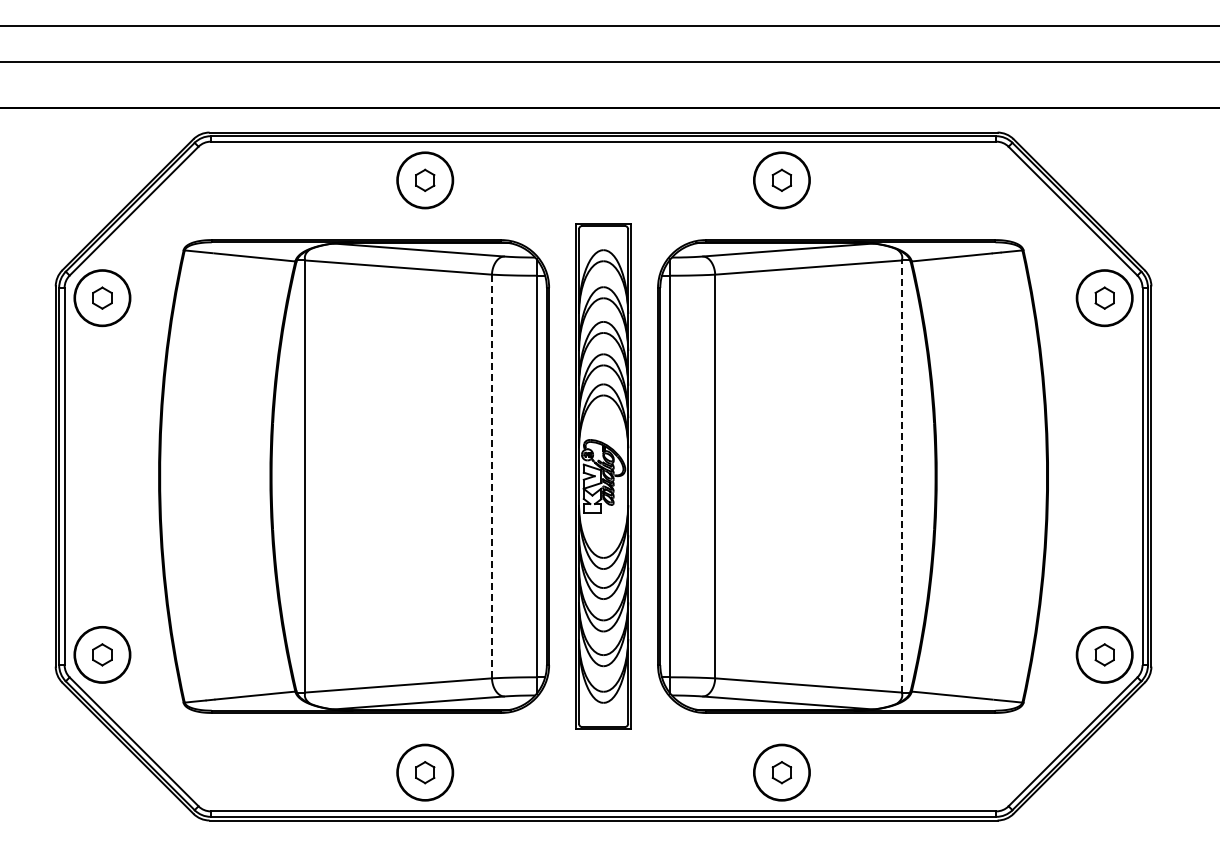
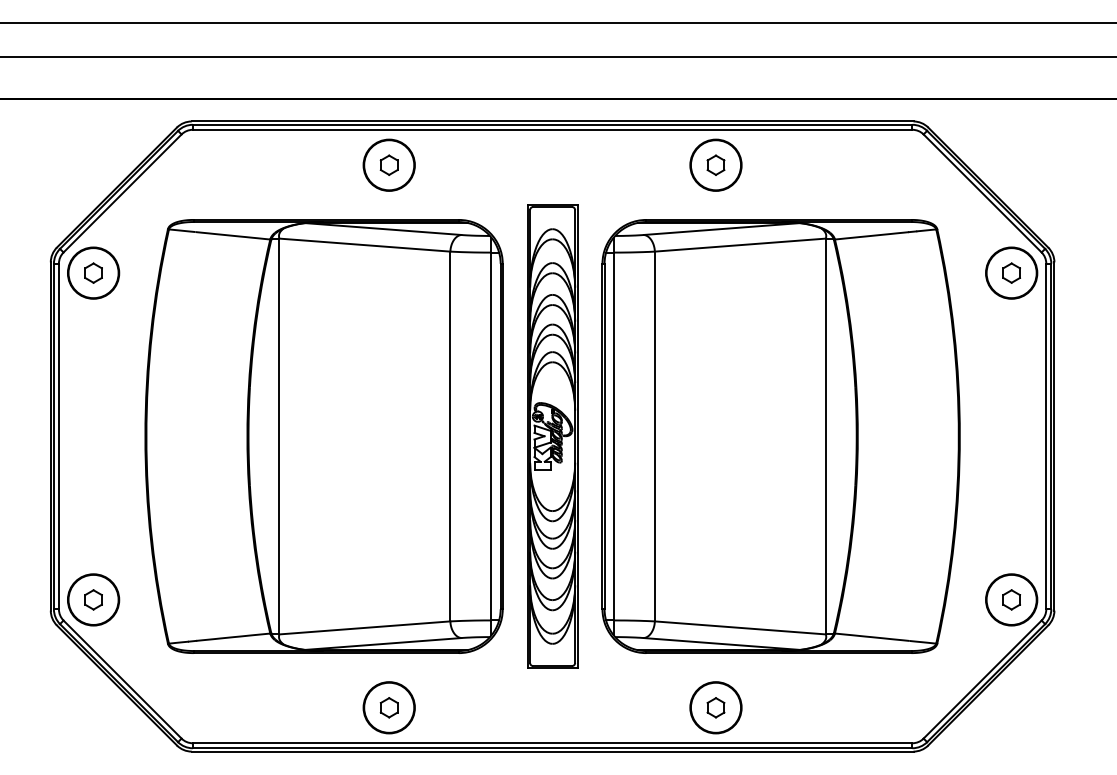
line: (491, 476) -> (449, 436), dashed -> solid
line: (902, 476) -> (826, 436), dashed -> solid

